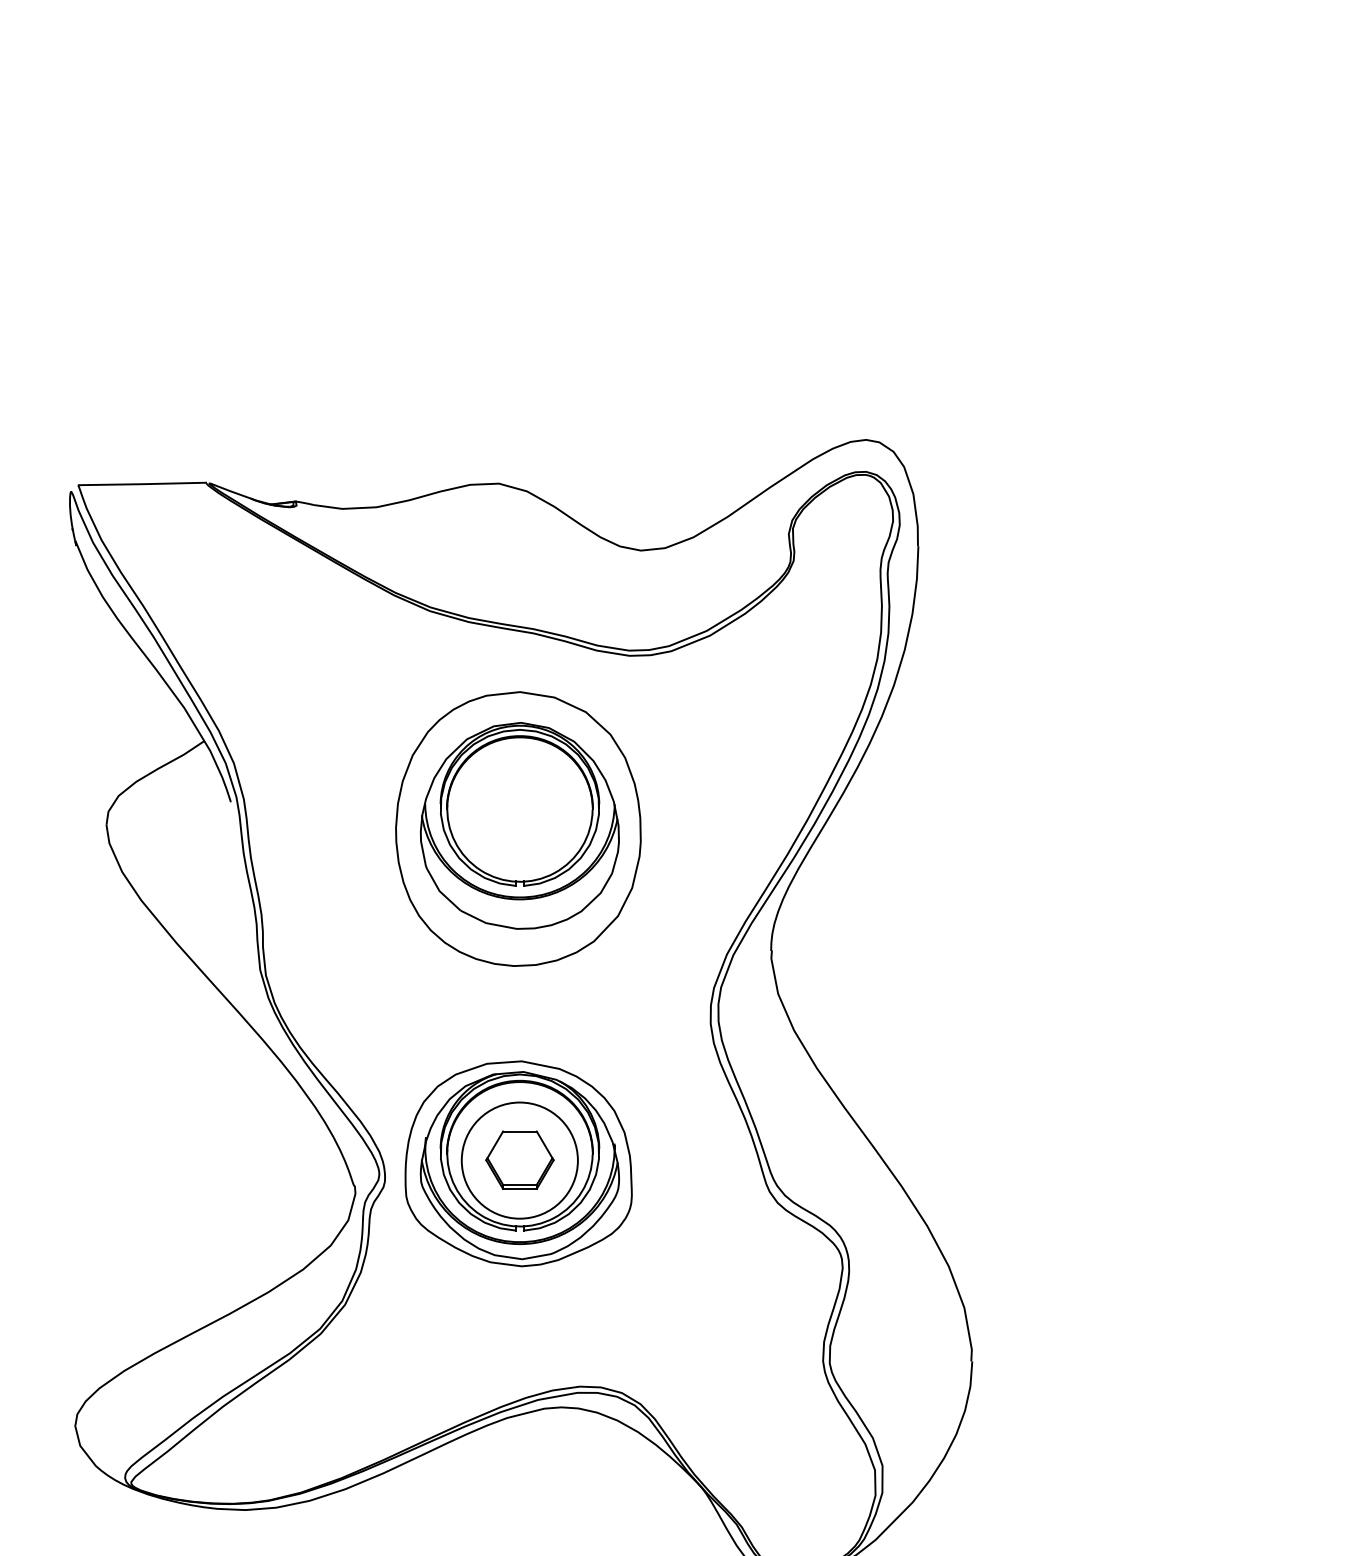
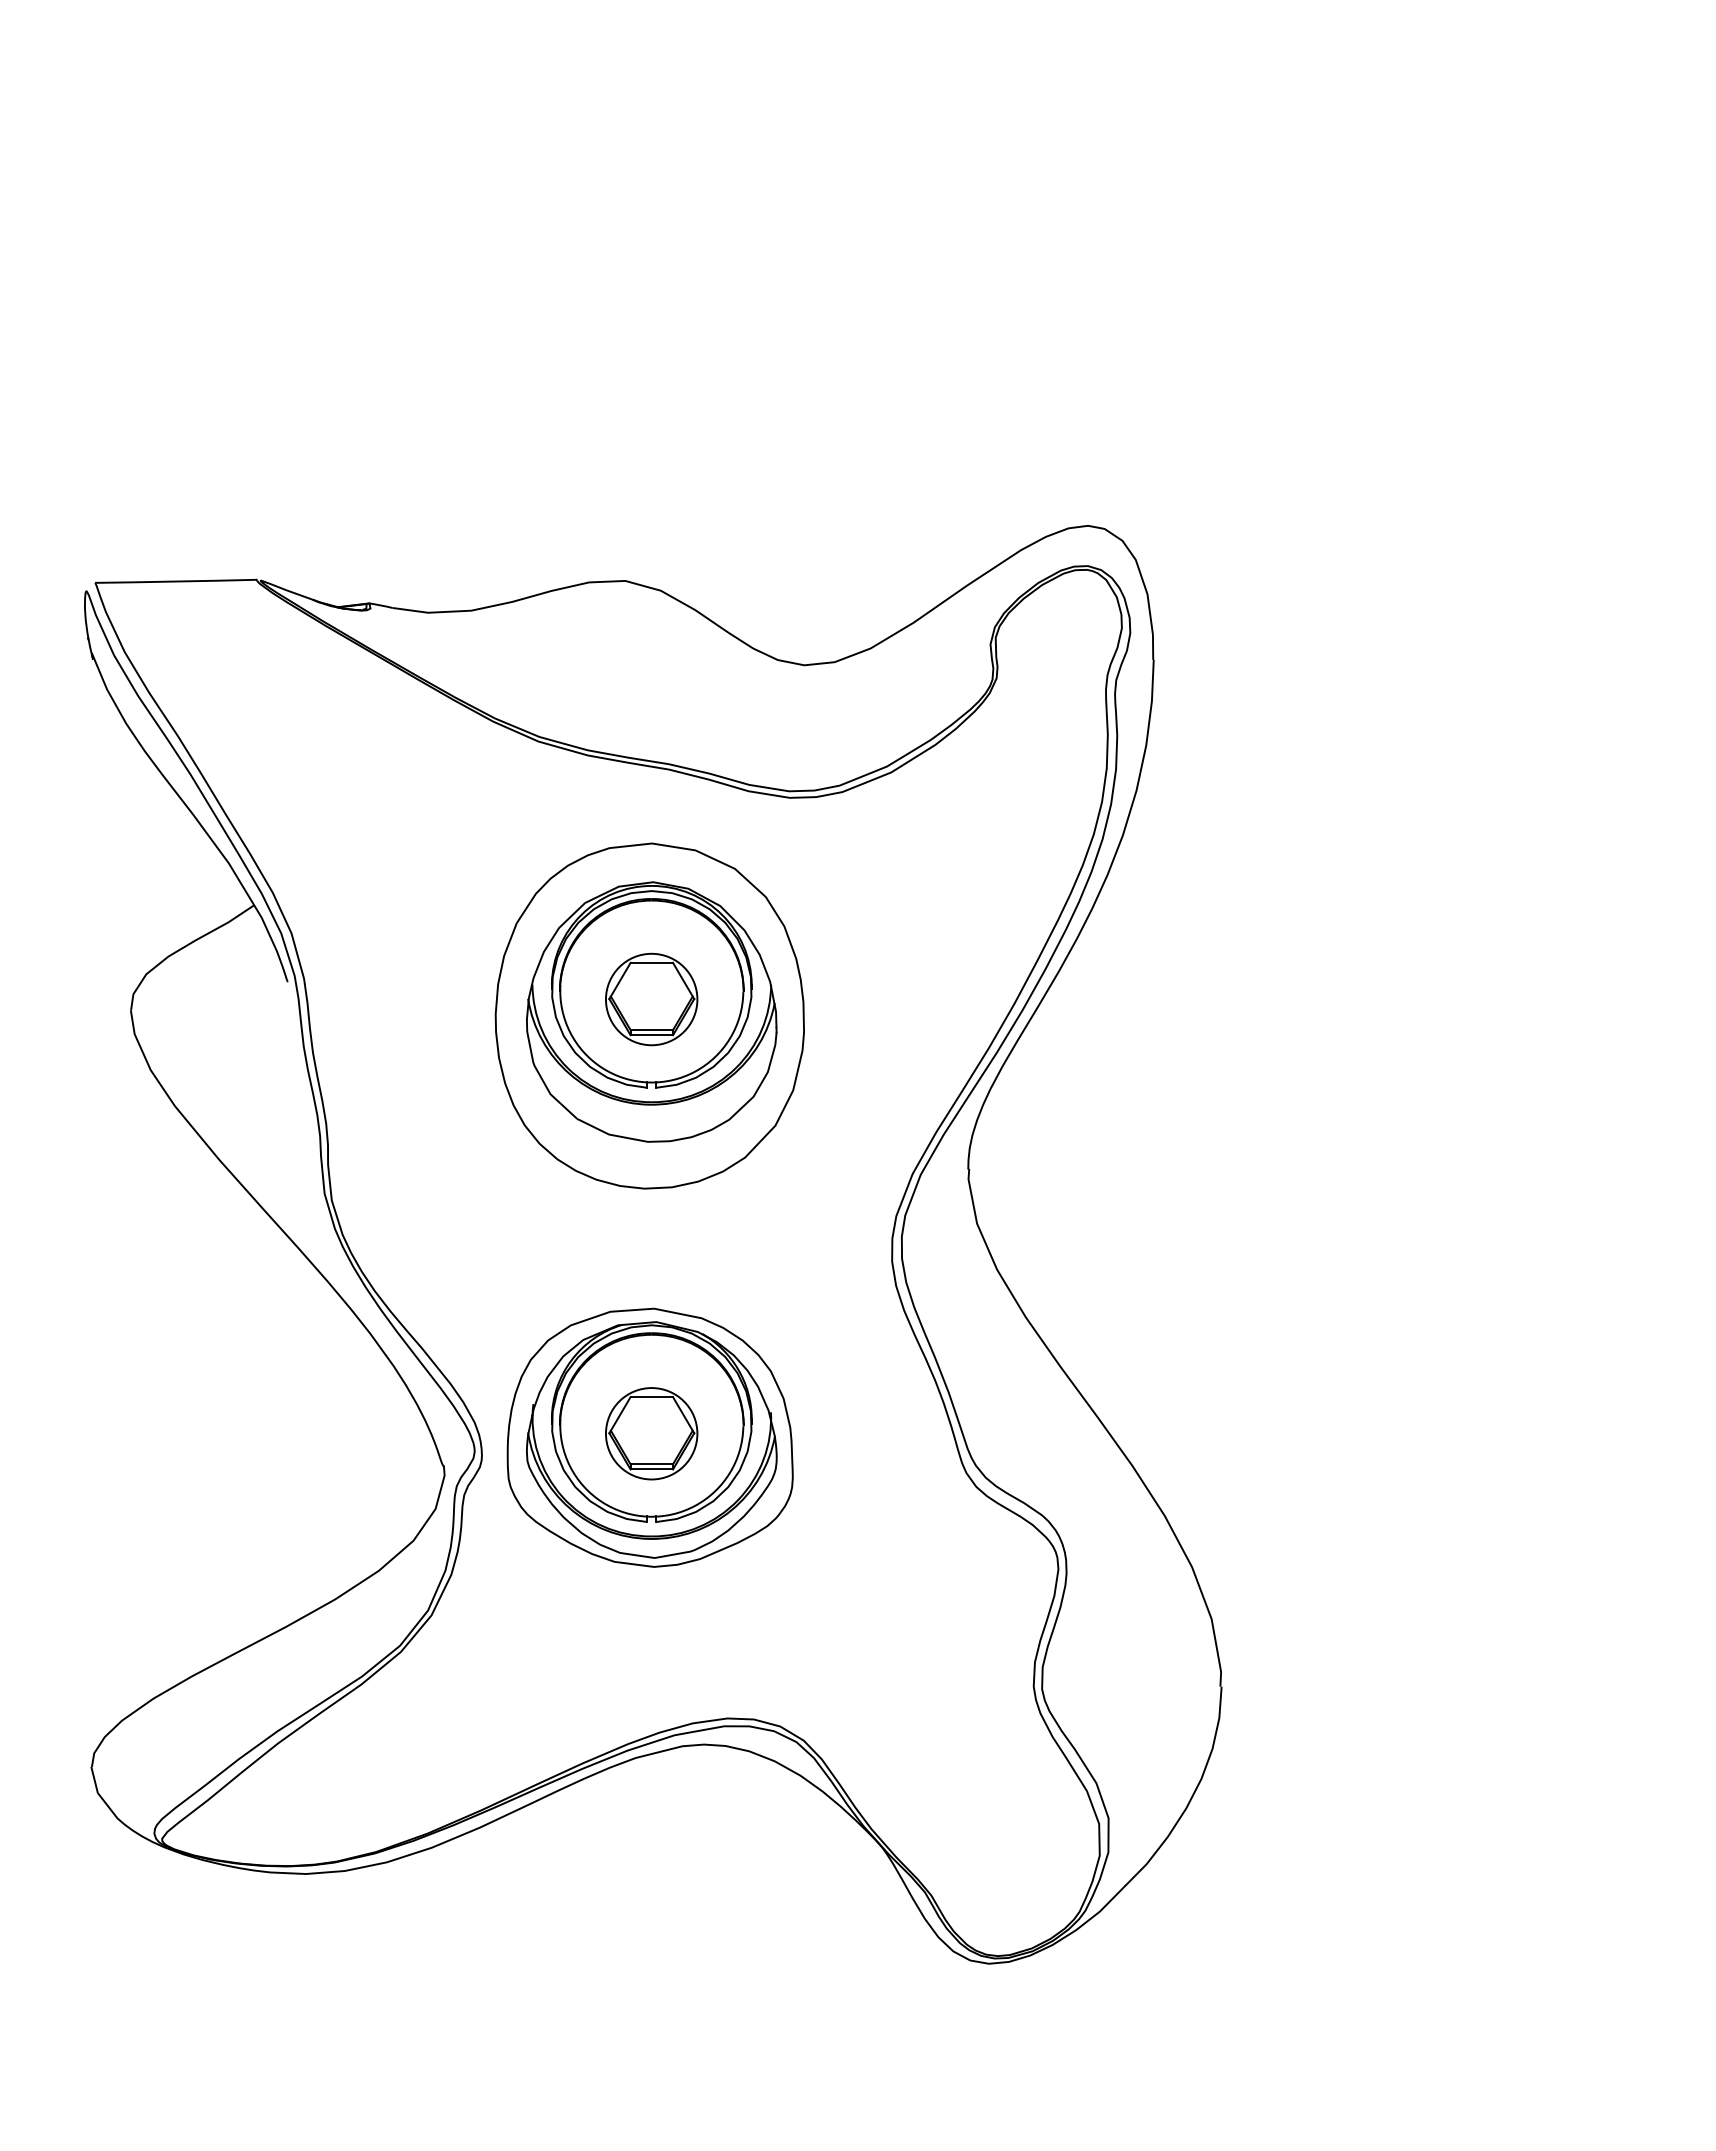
part: (519, 815) -> (651, 999), added
circle: (519, 1160) -> (651, 1433), size x0.62

